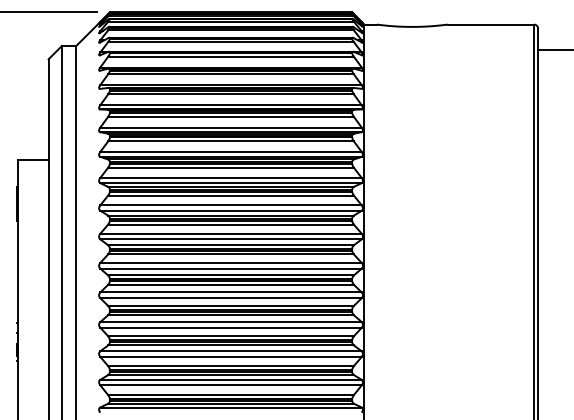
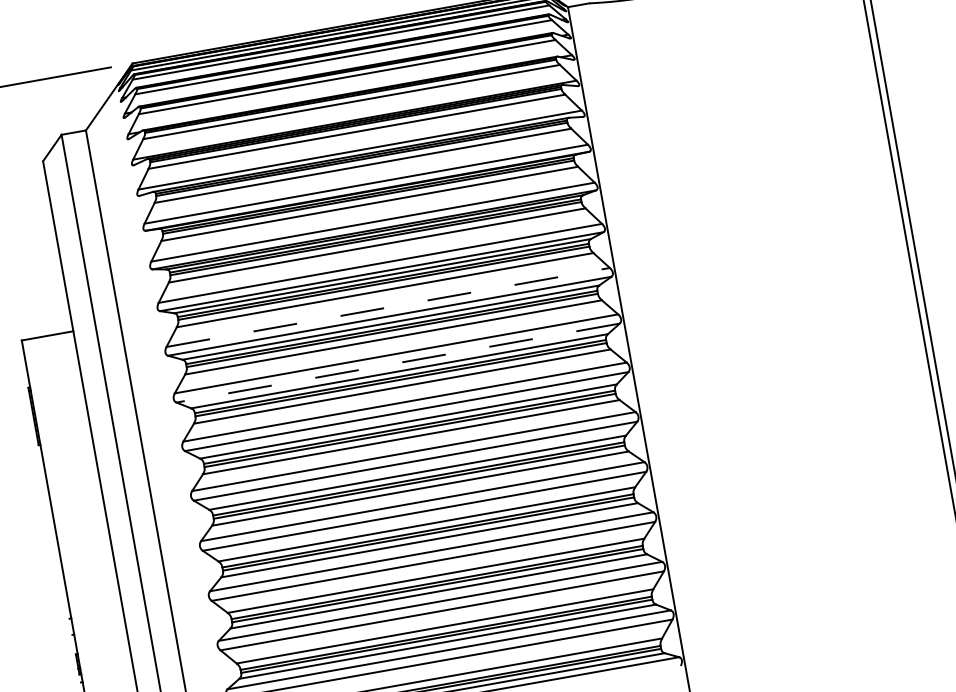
line: (231, 177) -> (388, 306), solid -> dashed
line: (231, 210) -> (398, 362), solid -> dashed

